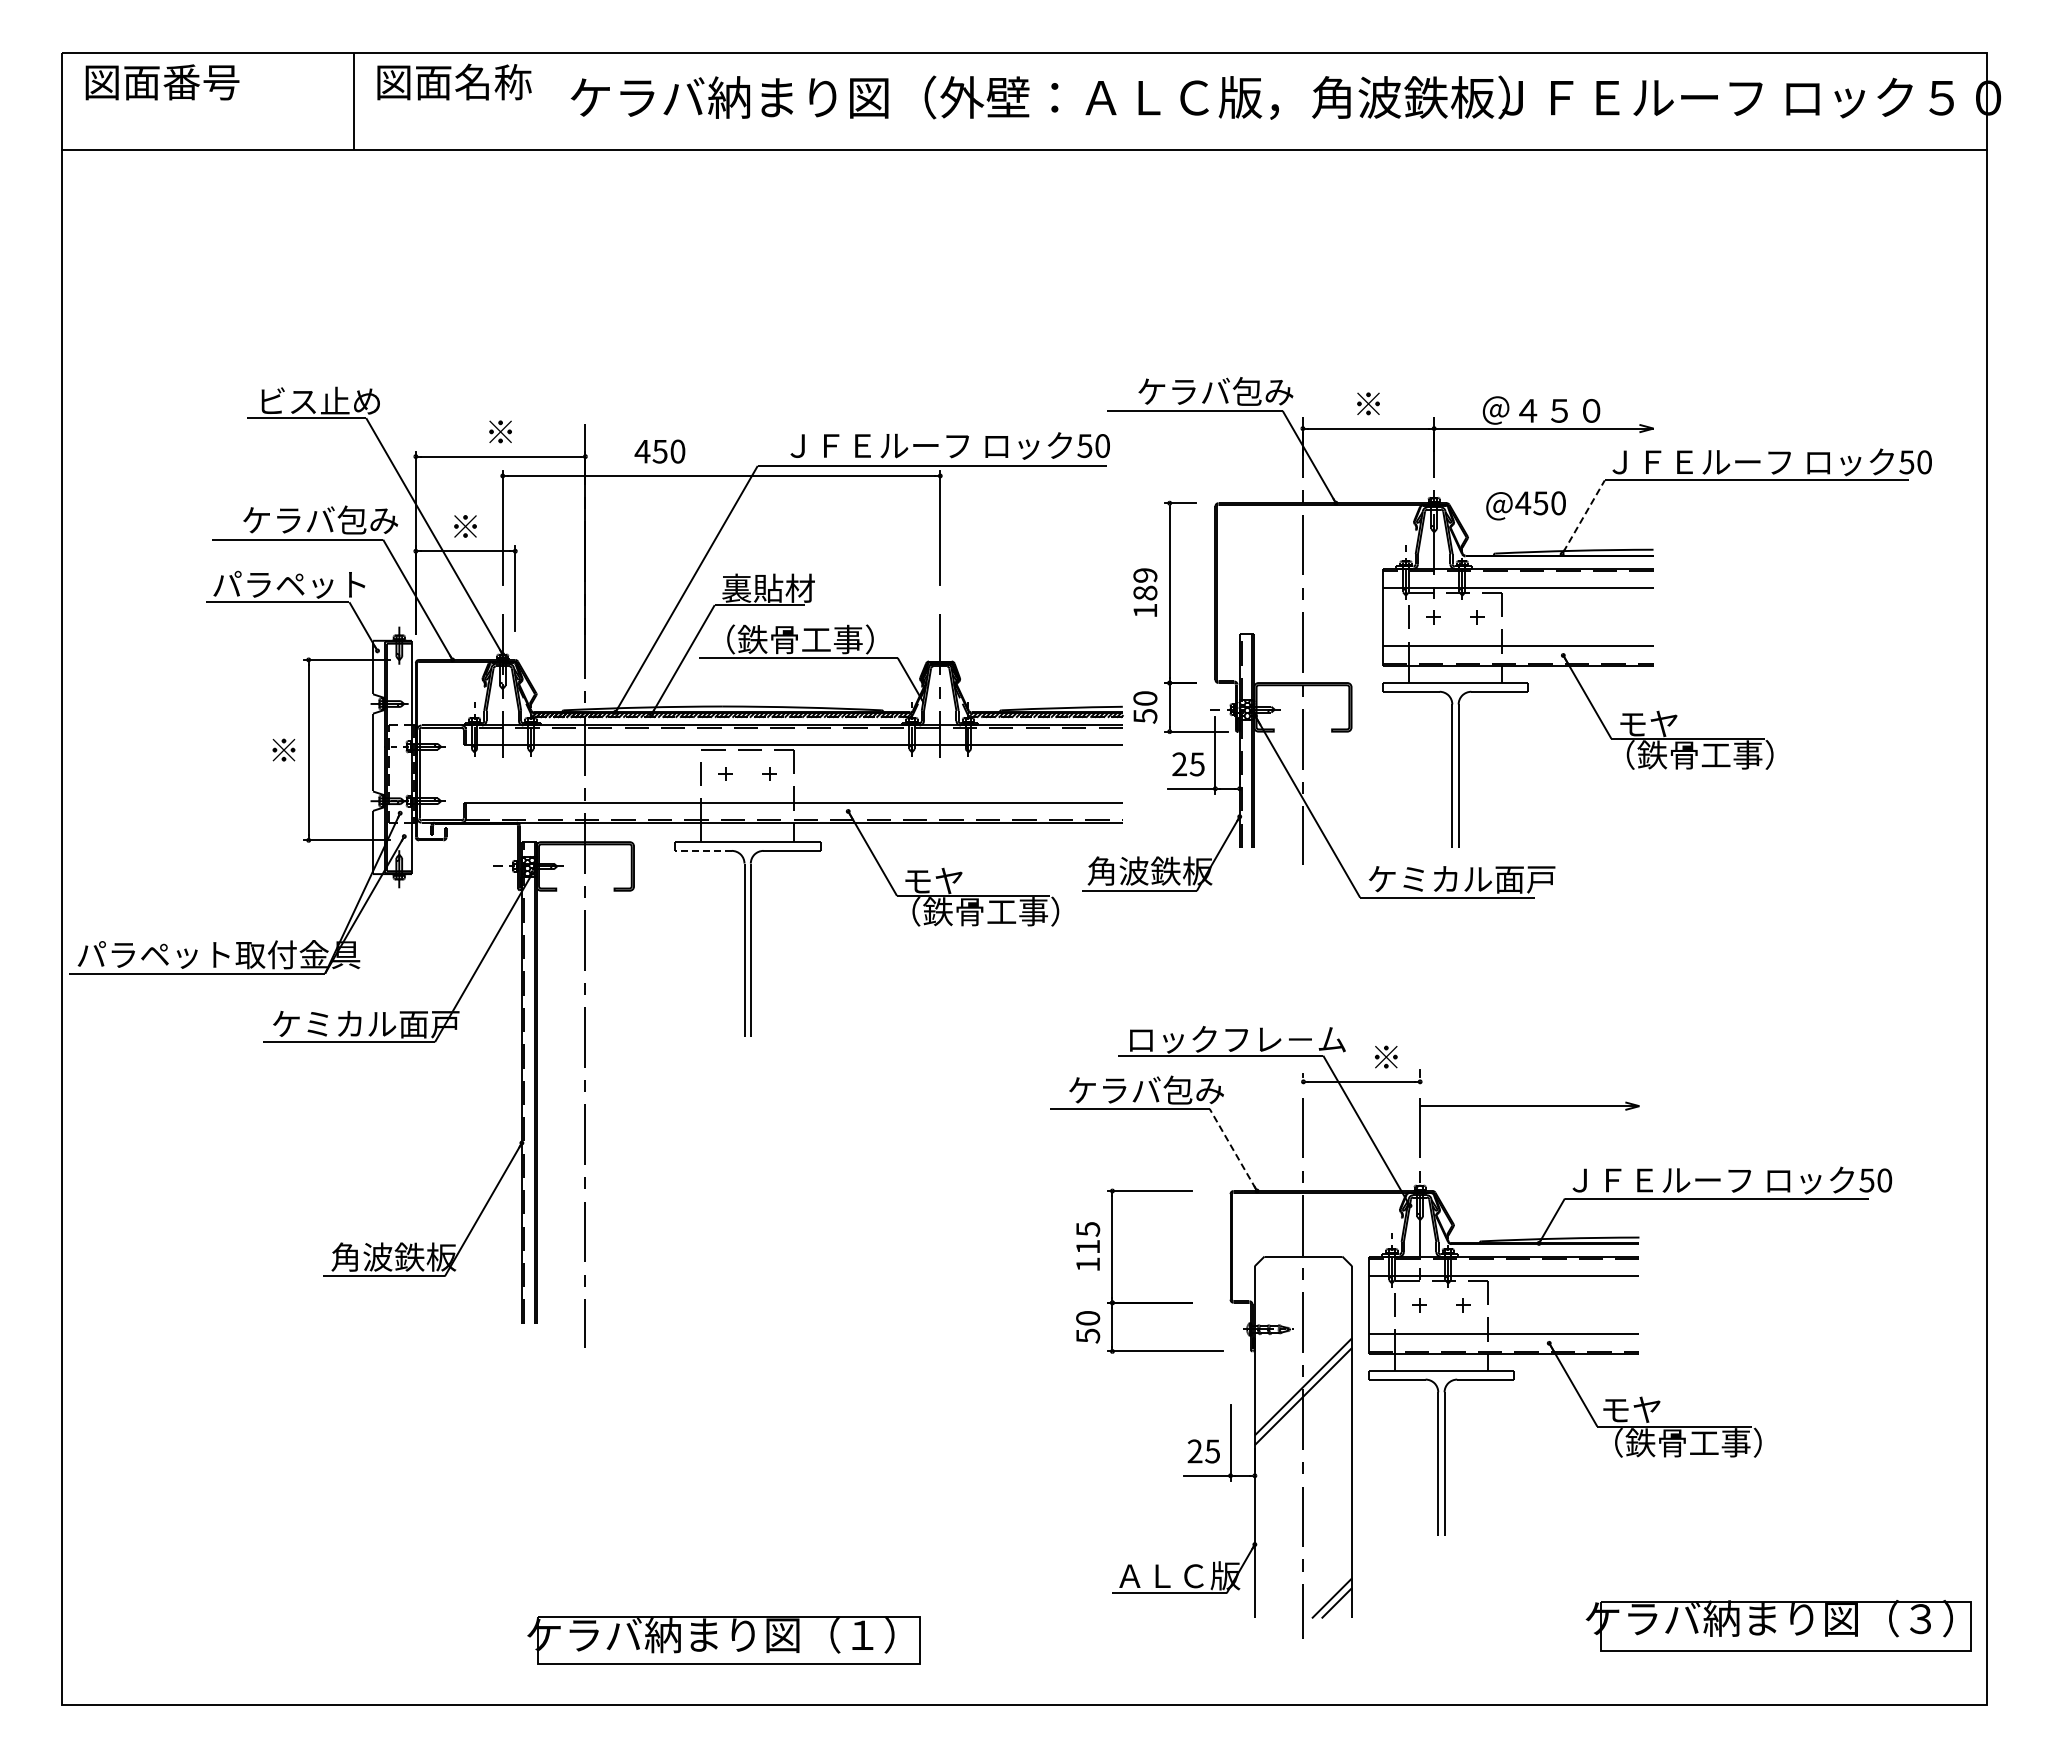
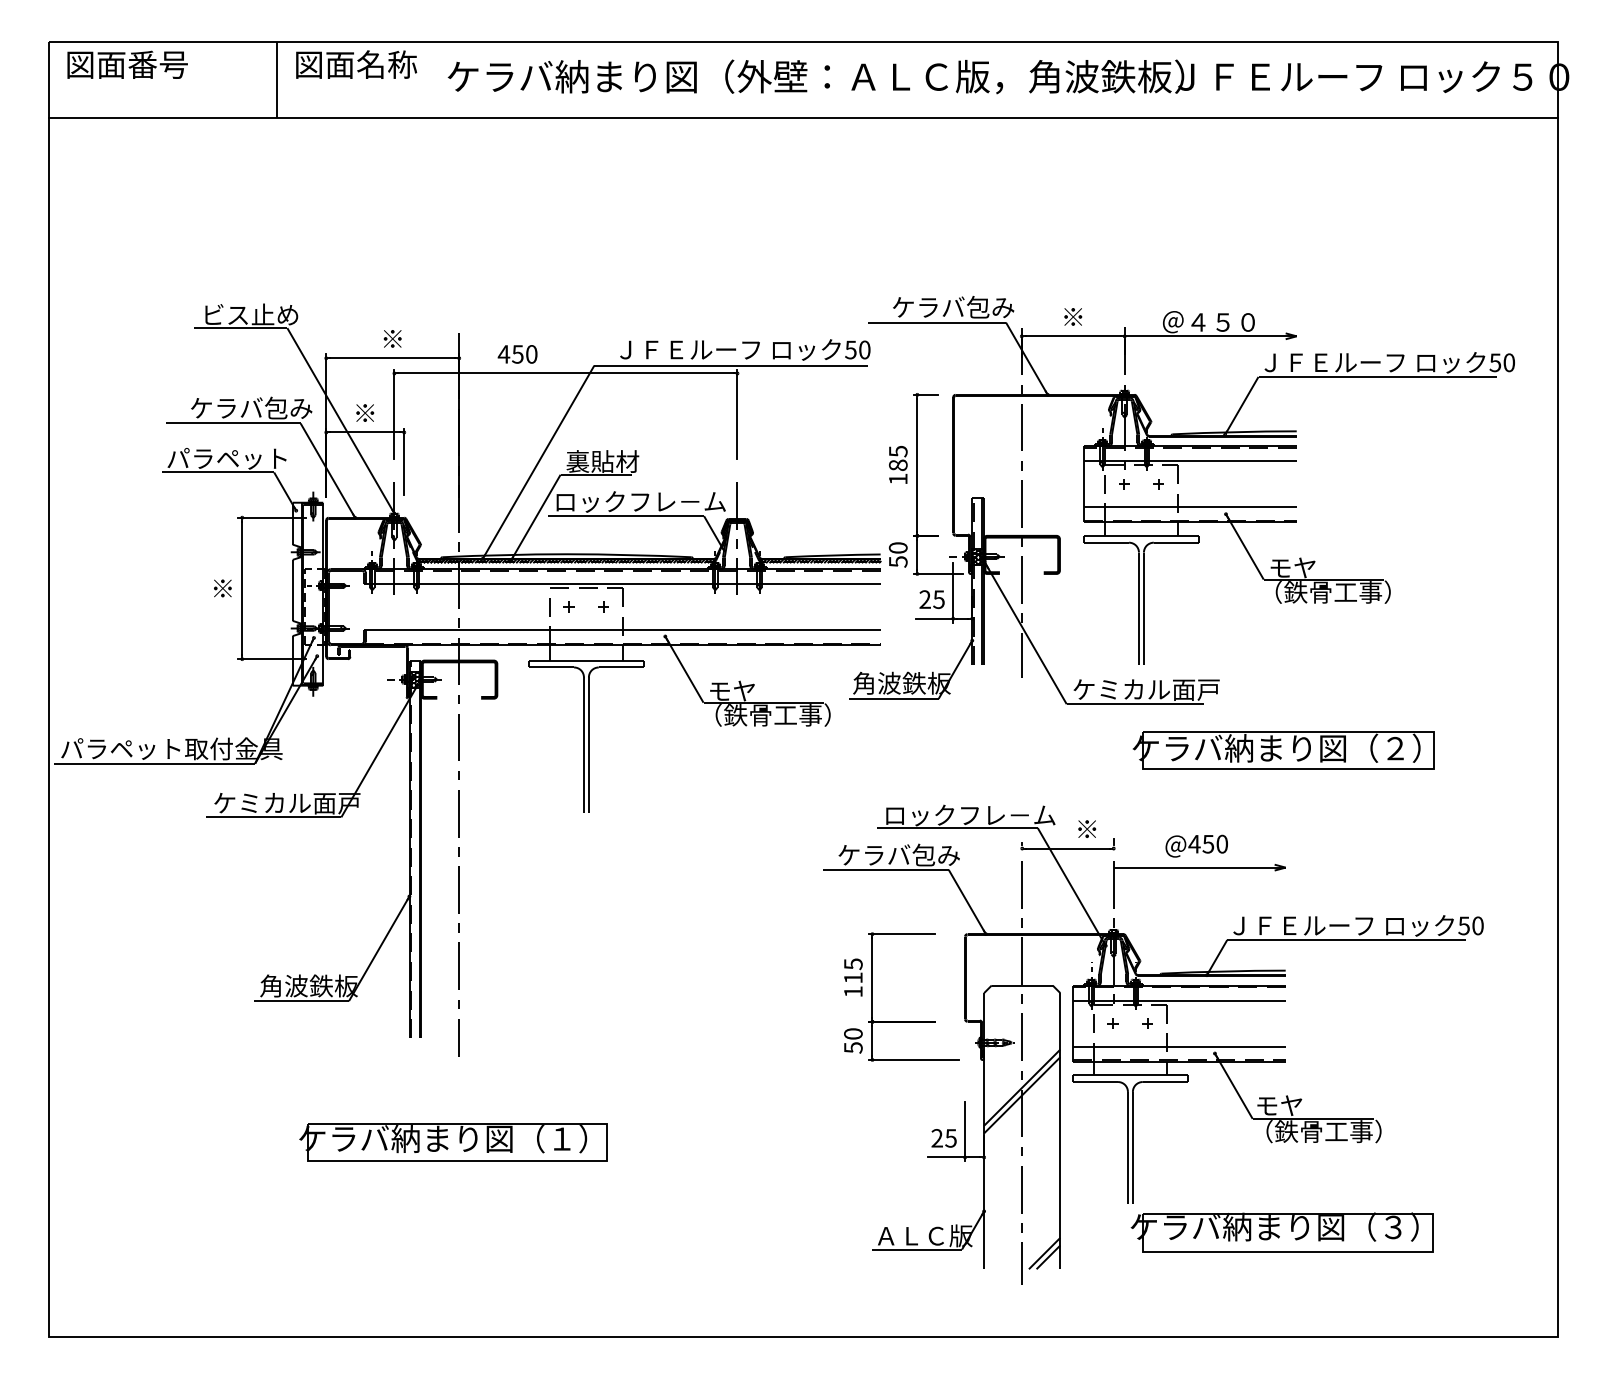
text: (1525, 505) -> (1196, 845), moved
line: (1584, 515) -> (1242, 404), dashed -> solid
text: (1145, 575) -> (898, 451), 189 -> 185
text: (817, 639) -> (641, 501), （鉄骨工事） -> ロックフレ－ム
line: (703, 850) -> (551, 667), dashed -> solid
part: (1636, 956) -> (1283, 750), added
line: (1232, 1148) -> (966, 900), dashed -> solid
part: (1778, 1625) -> (1281, 1232), moved
part: (723, 1640) -> (453, 1143), moved

